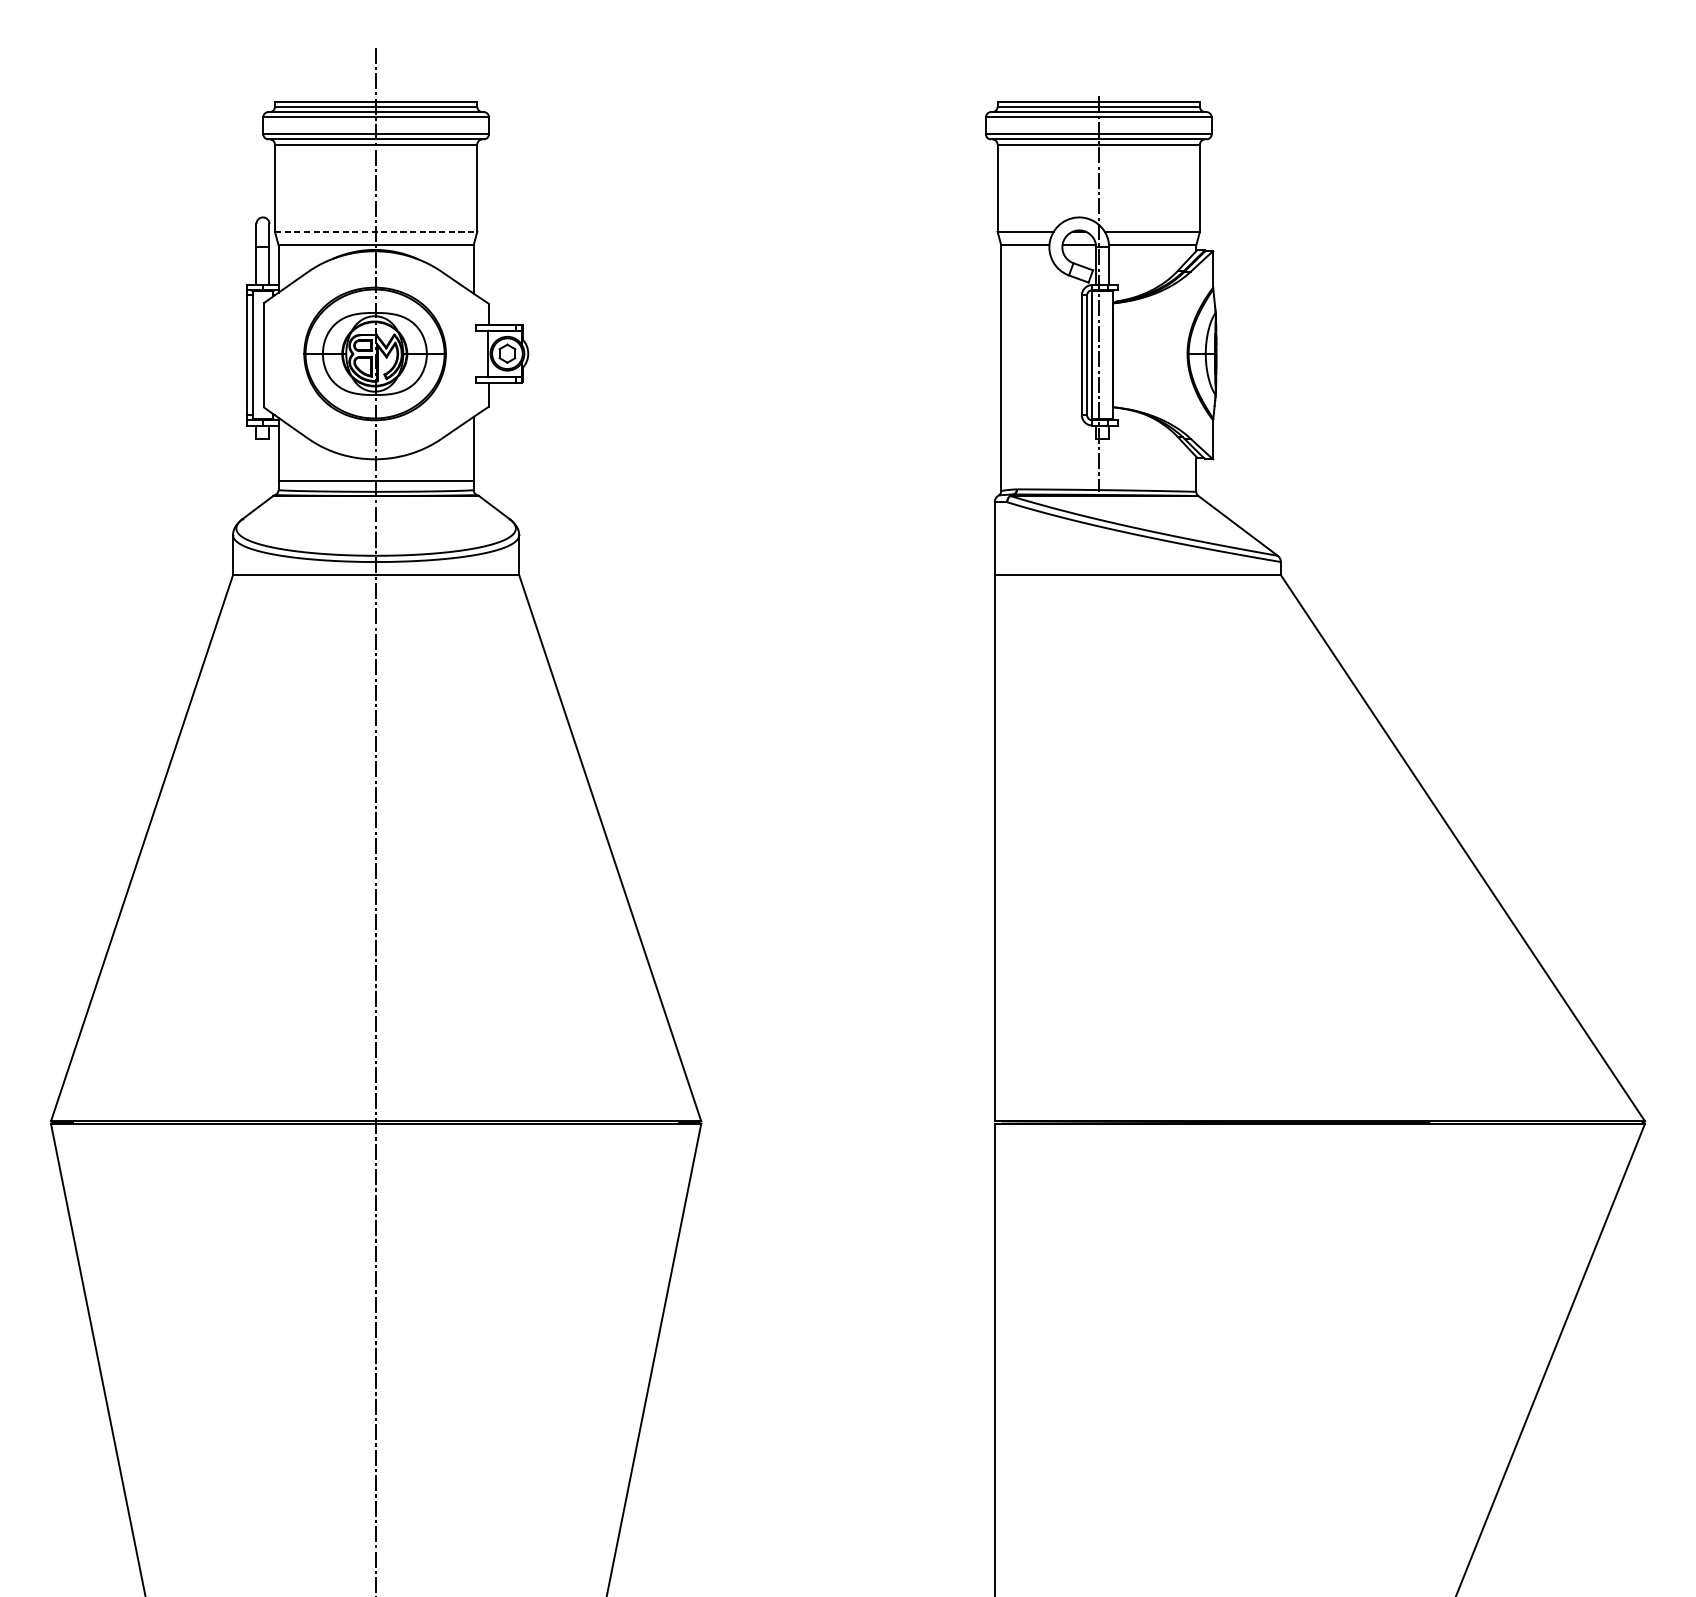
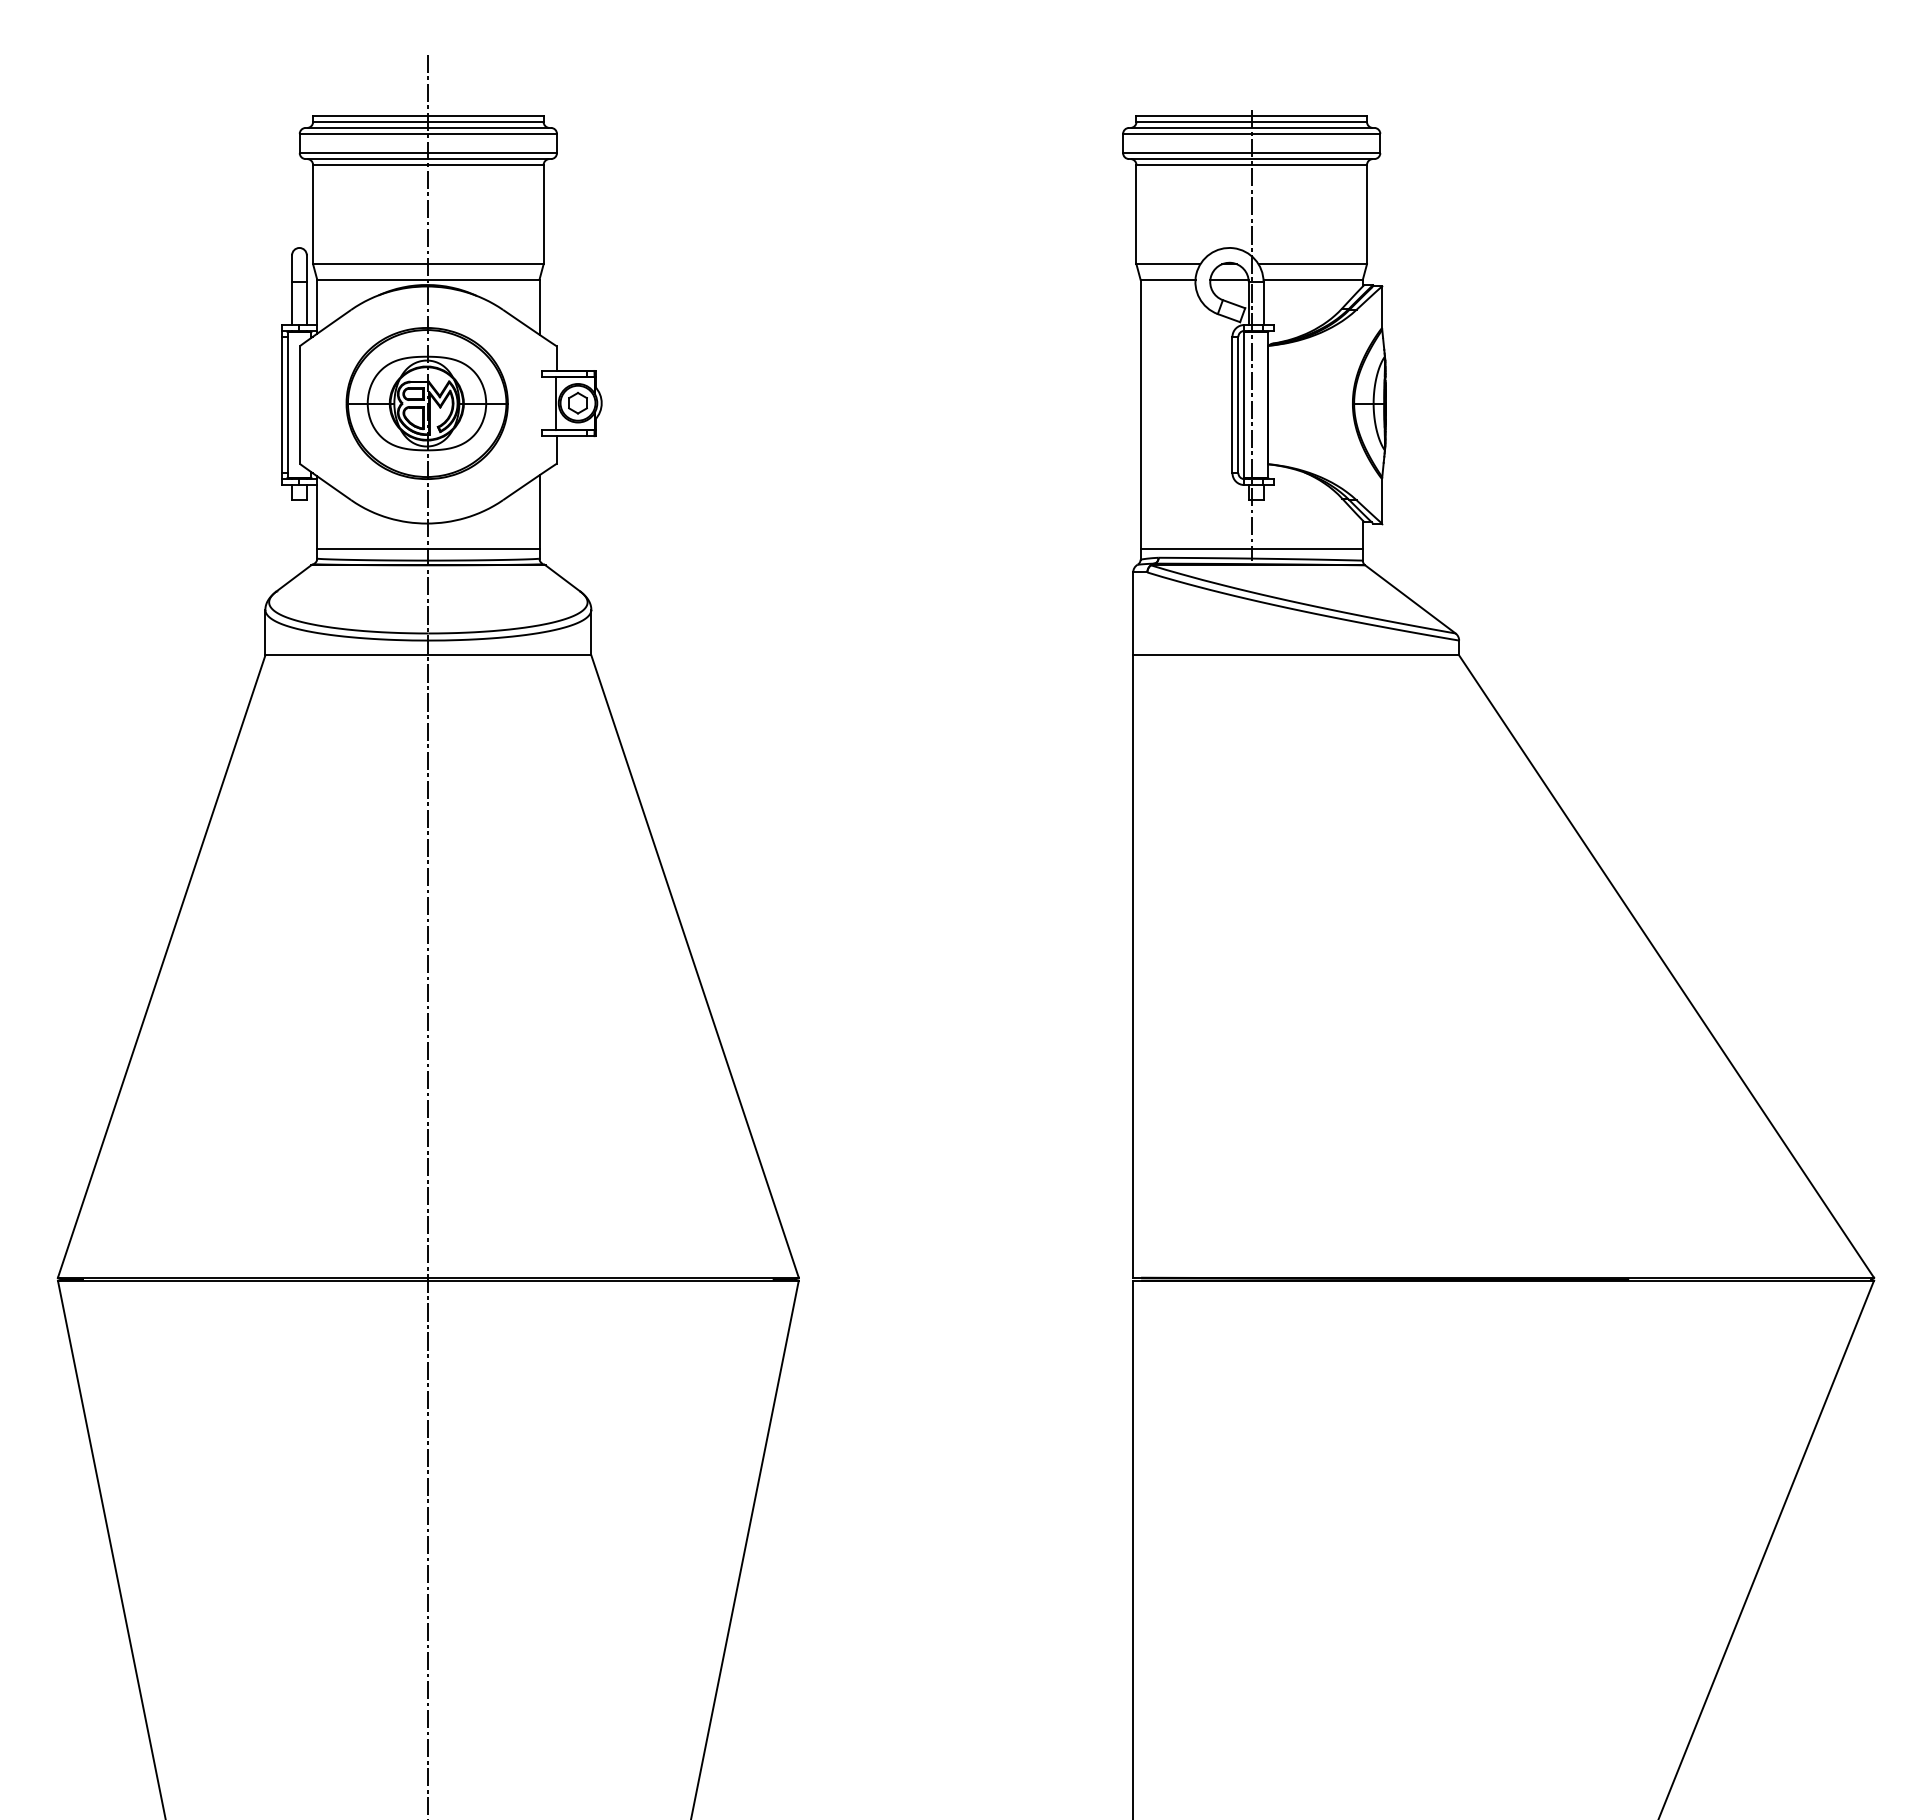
line: (376, 231) -> (428, 264), dashed -> solid
line: (1098, 481) -> (1251, 548), added

